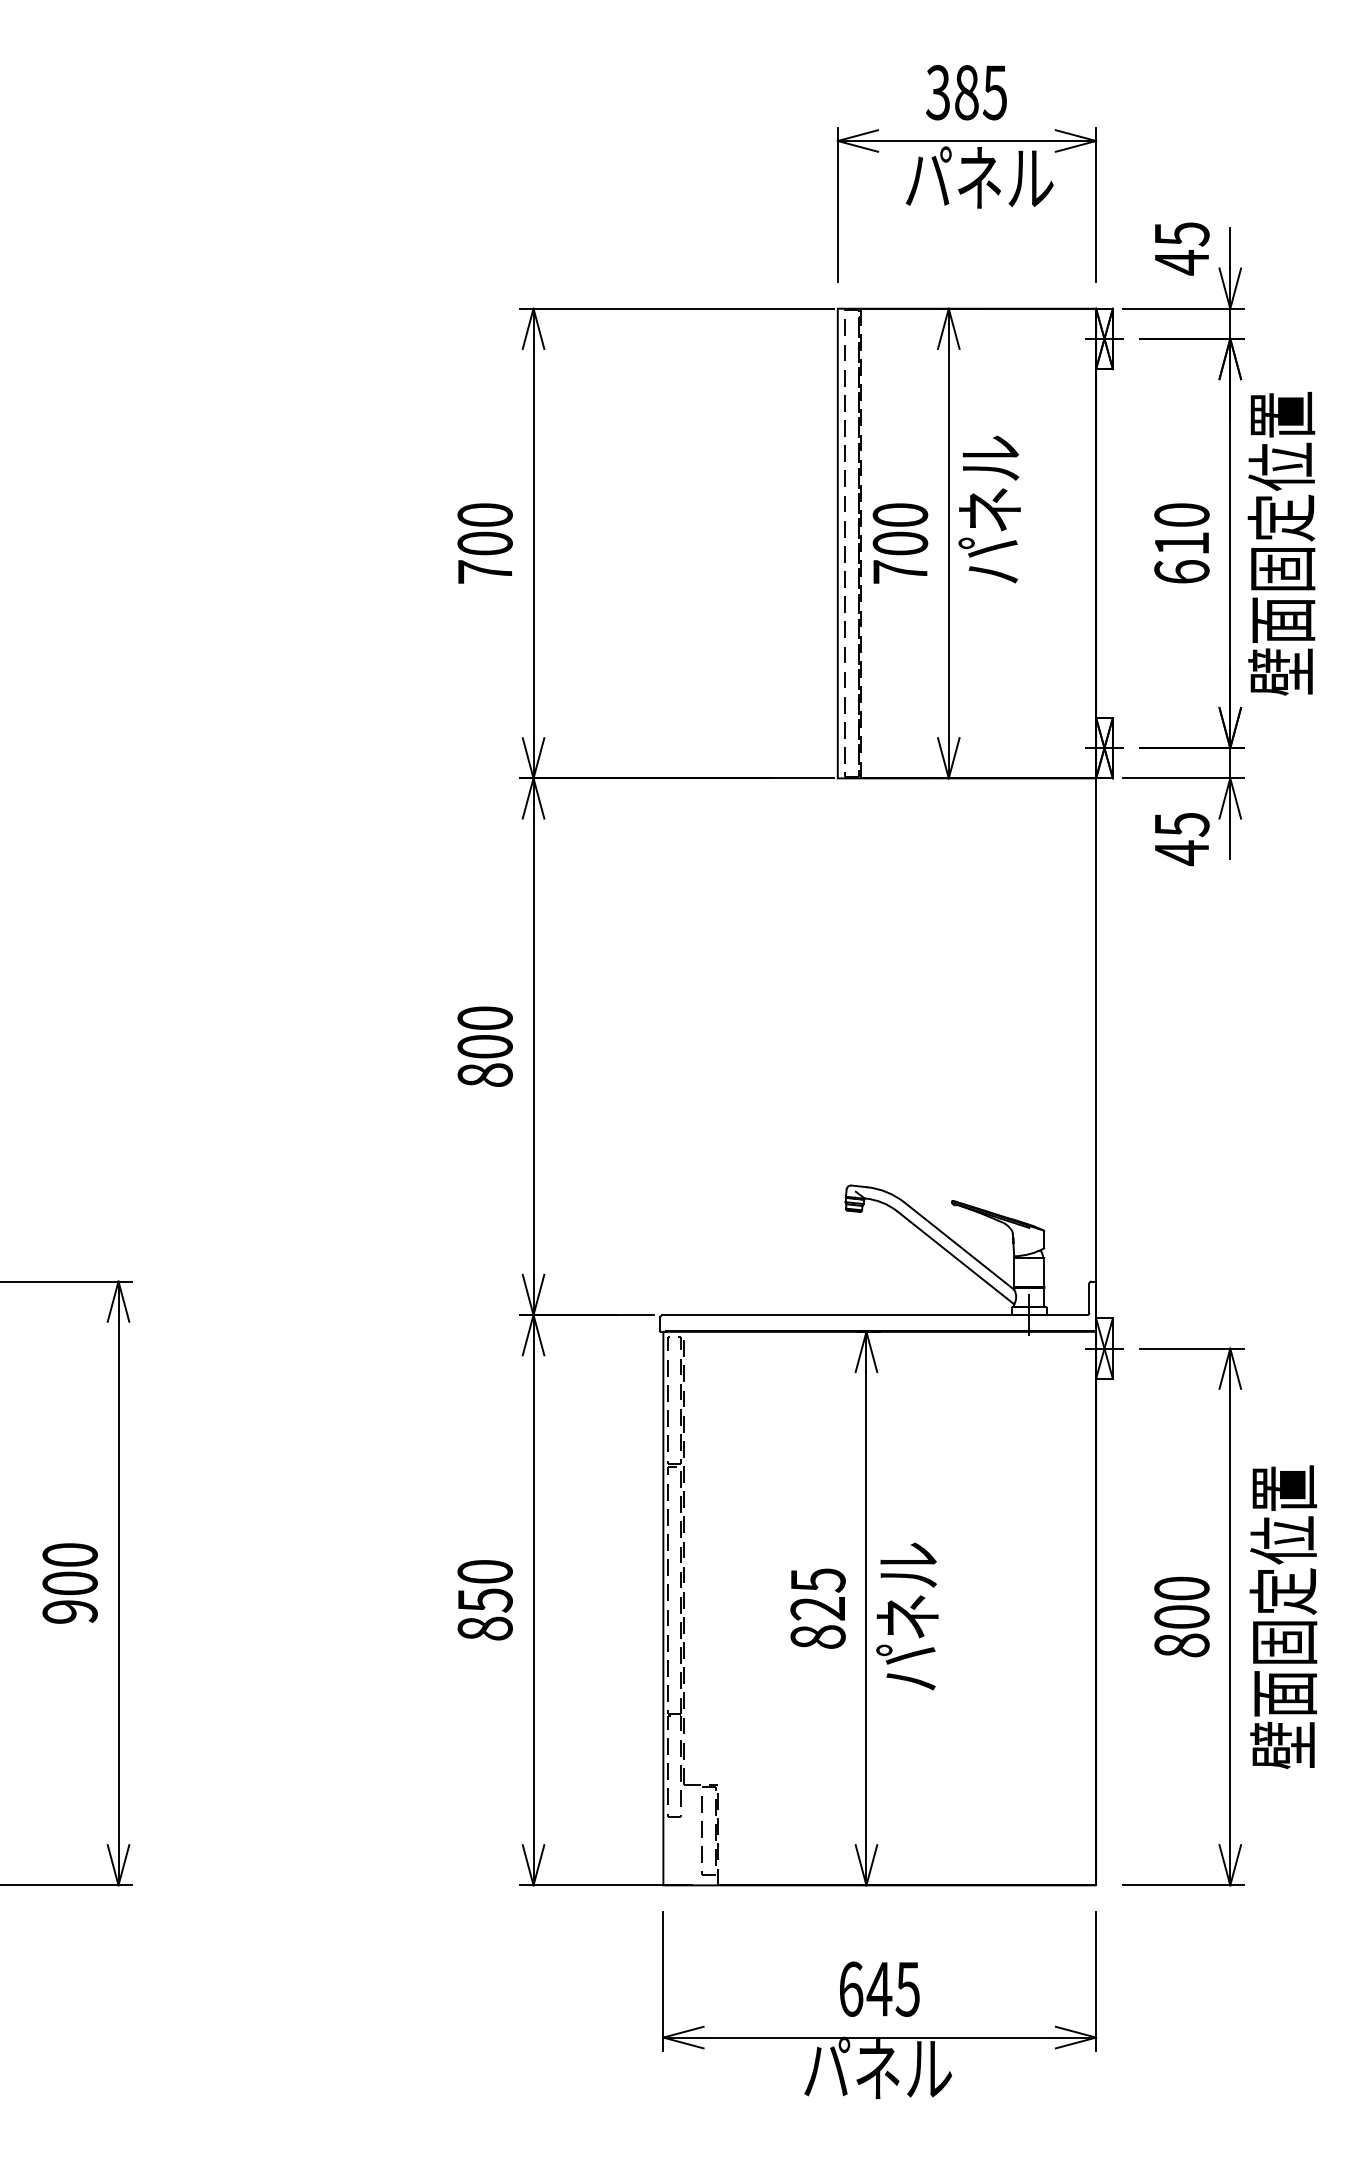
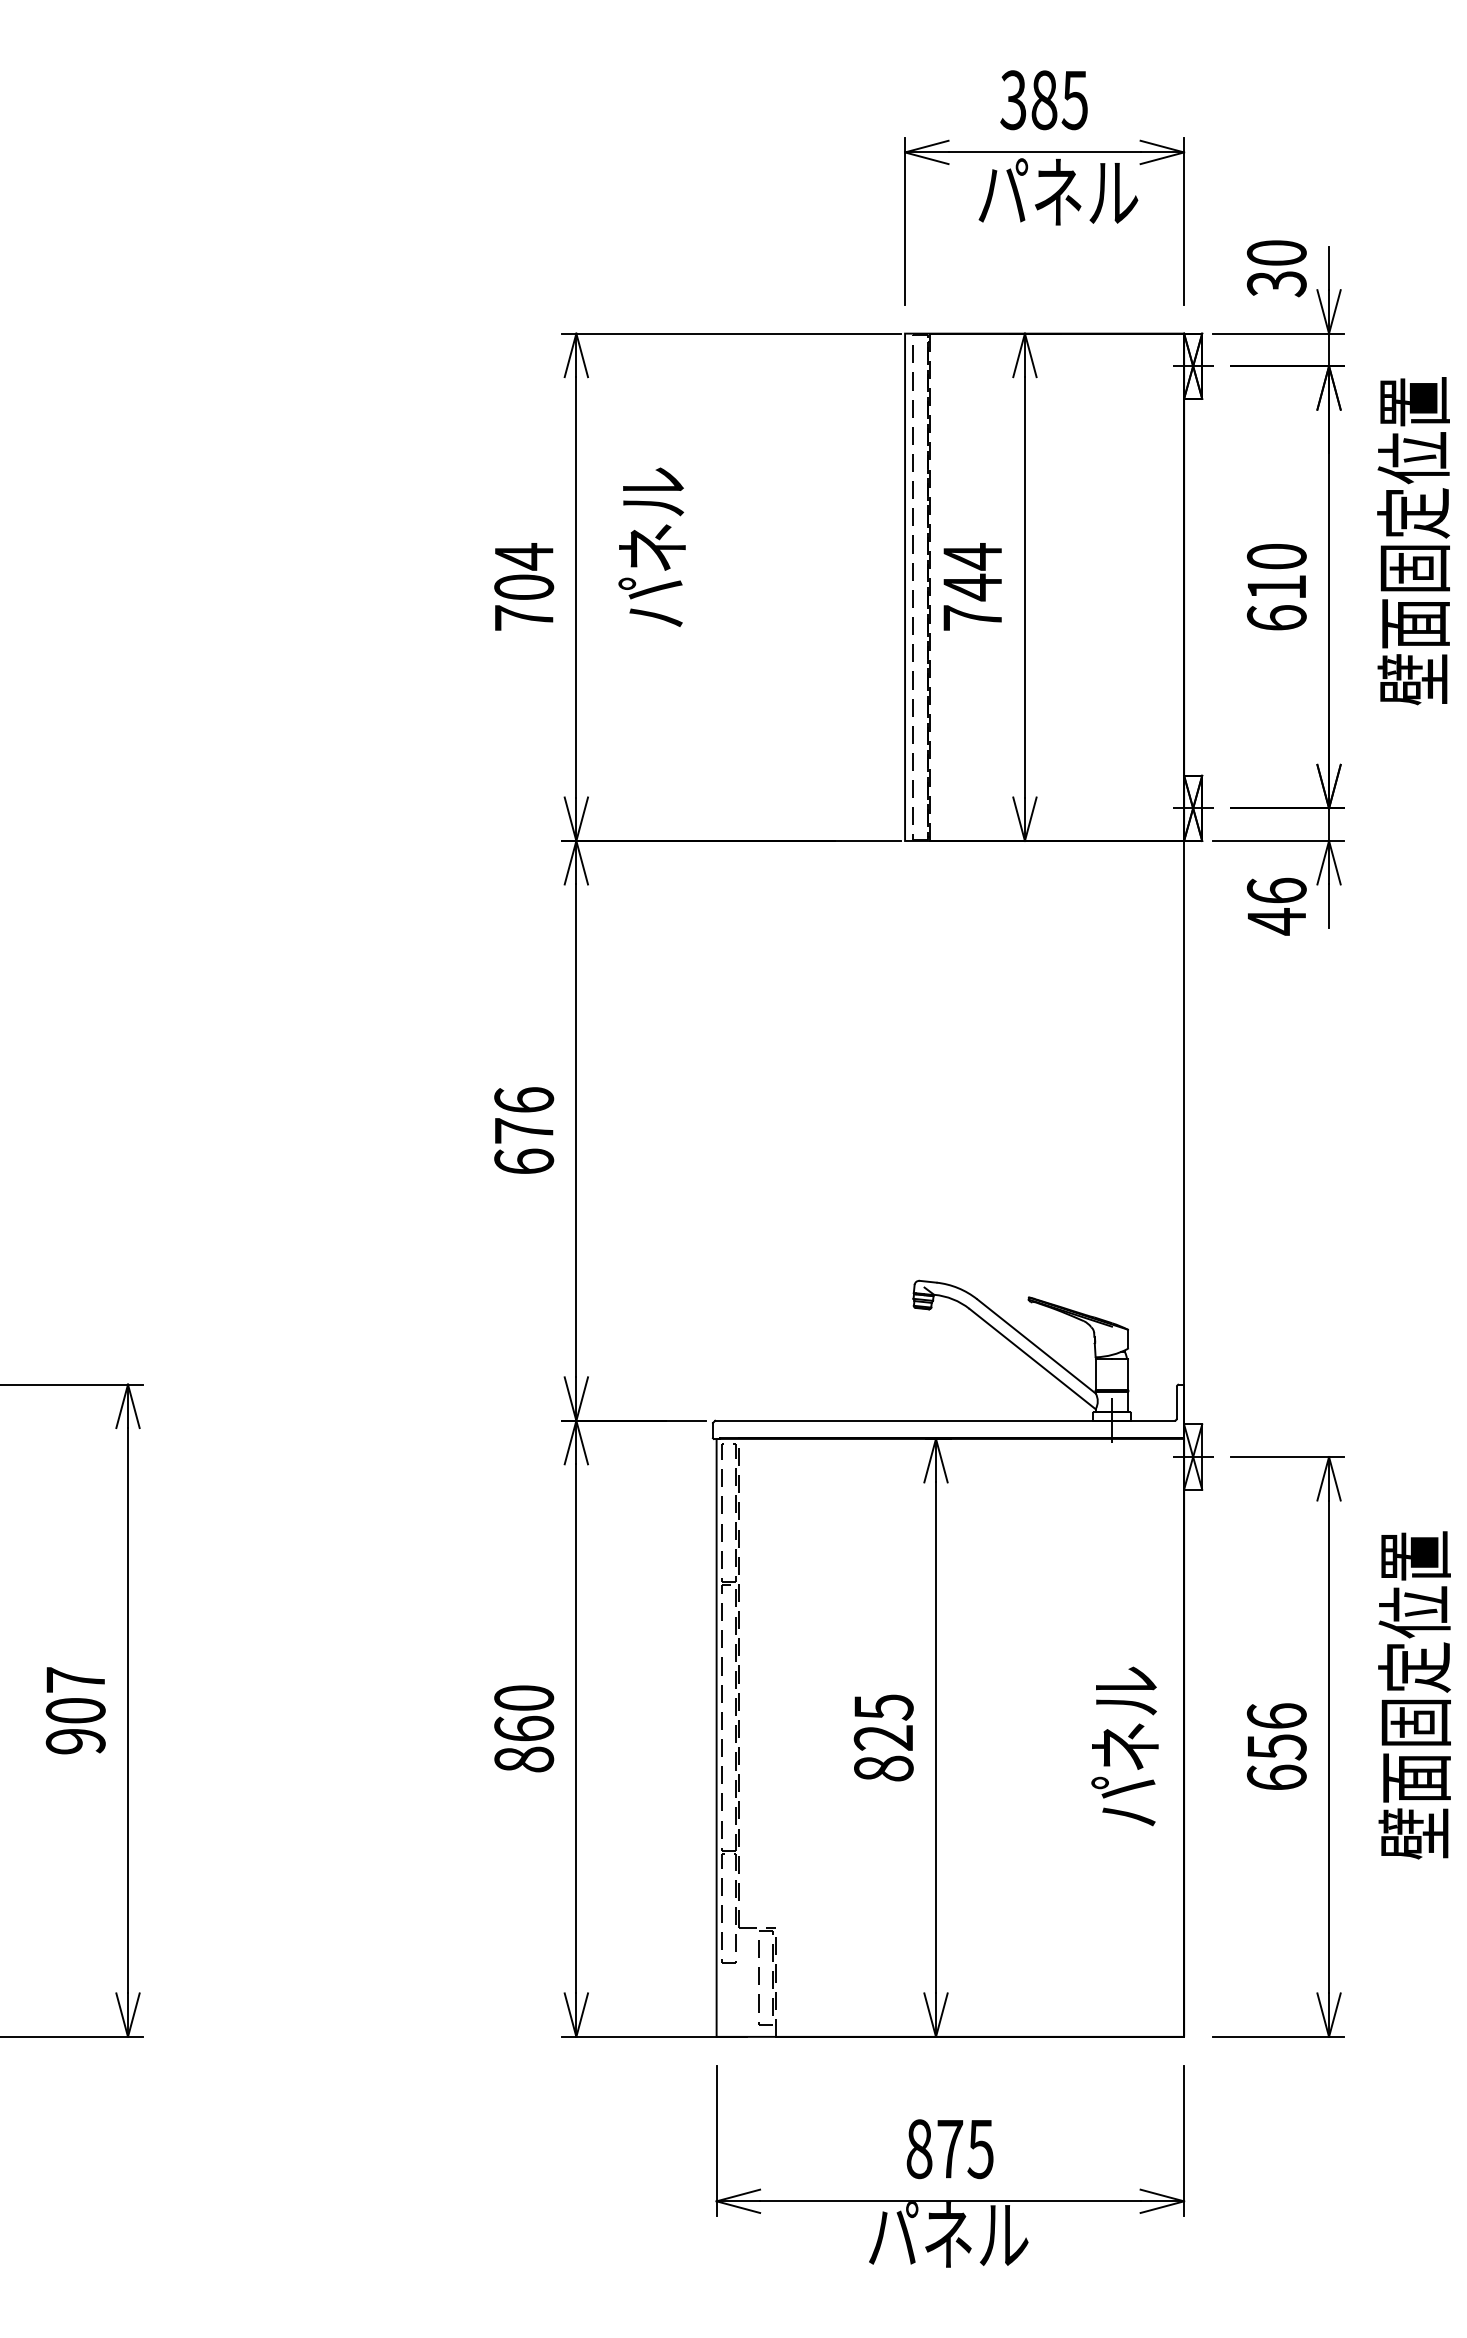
text: (1181, 248) -> (1276, 268), 45 -> 30
text: (989, 509) -> (651, 547), moved
text: (484, 515) -> (523, 557), 700 -> 704
text: (900, 529) -> (972, 572), 700 -> 744
text: (1281, 543) -> (1413, 540), moved
text: (1181, 824) -> (1276, 890), 45 -> 46
text: (484, 1046) -> (523, 1130), 800 -> 676
text: (69, 1554) -> (75, 1679), 900 -> 907
text: (484, 1600) -> (523, 1729), 850 -> 860
text: (907, 1616) -> (1125, 1746), moved
text: (1181, 1616) -> (1276, 1746), 800 -> 656
text: (1283, 1617) -> (1414, 1695), moved
text: (865, 1988) -> (934, 2148), 645 -> 875

